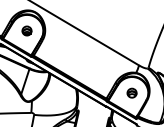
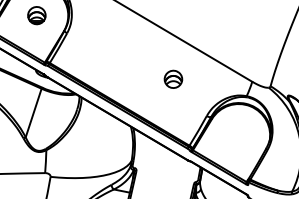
part: (131, 92) -> (172, 78), moved

